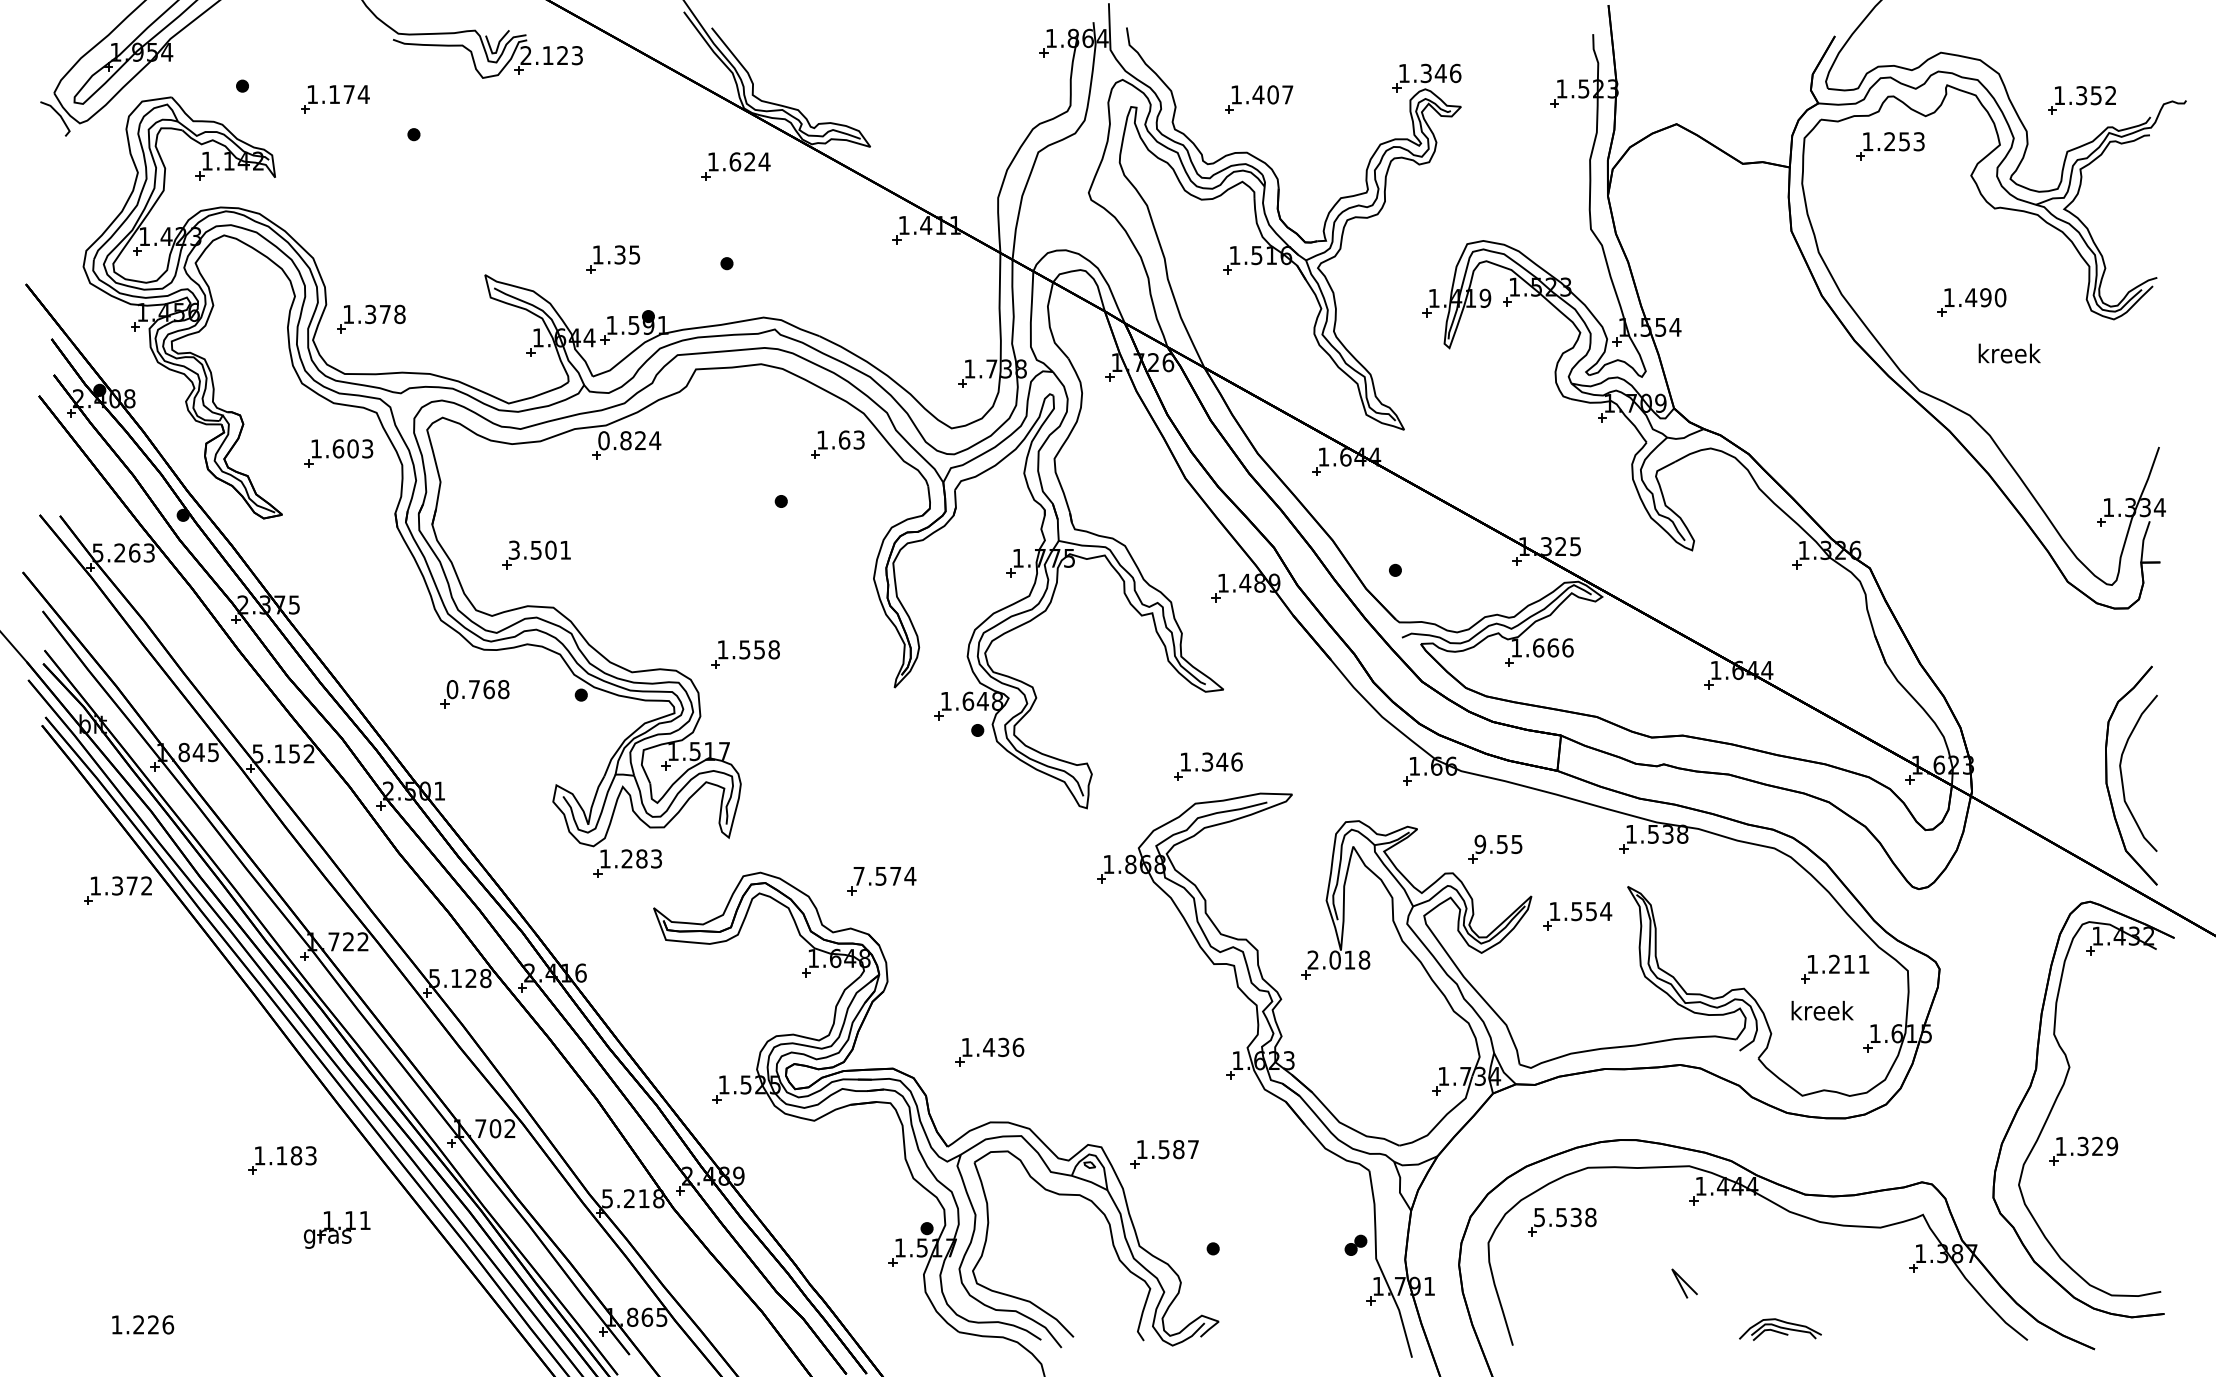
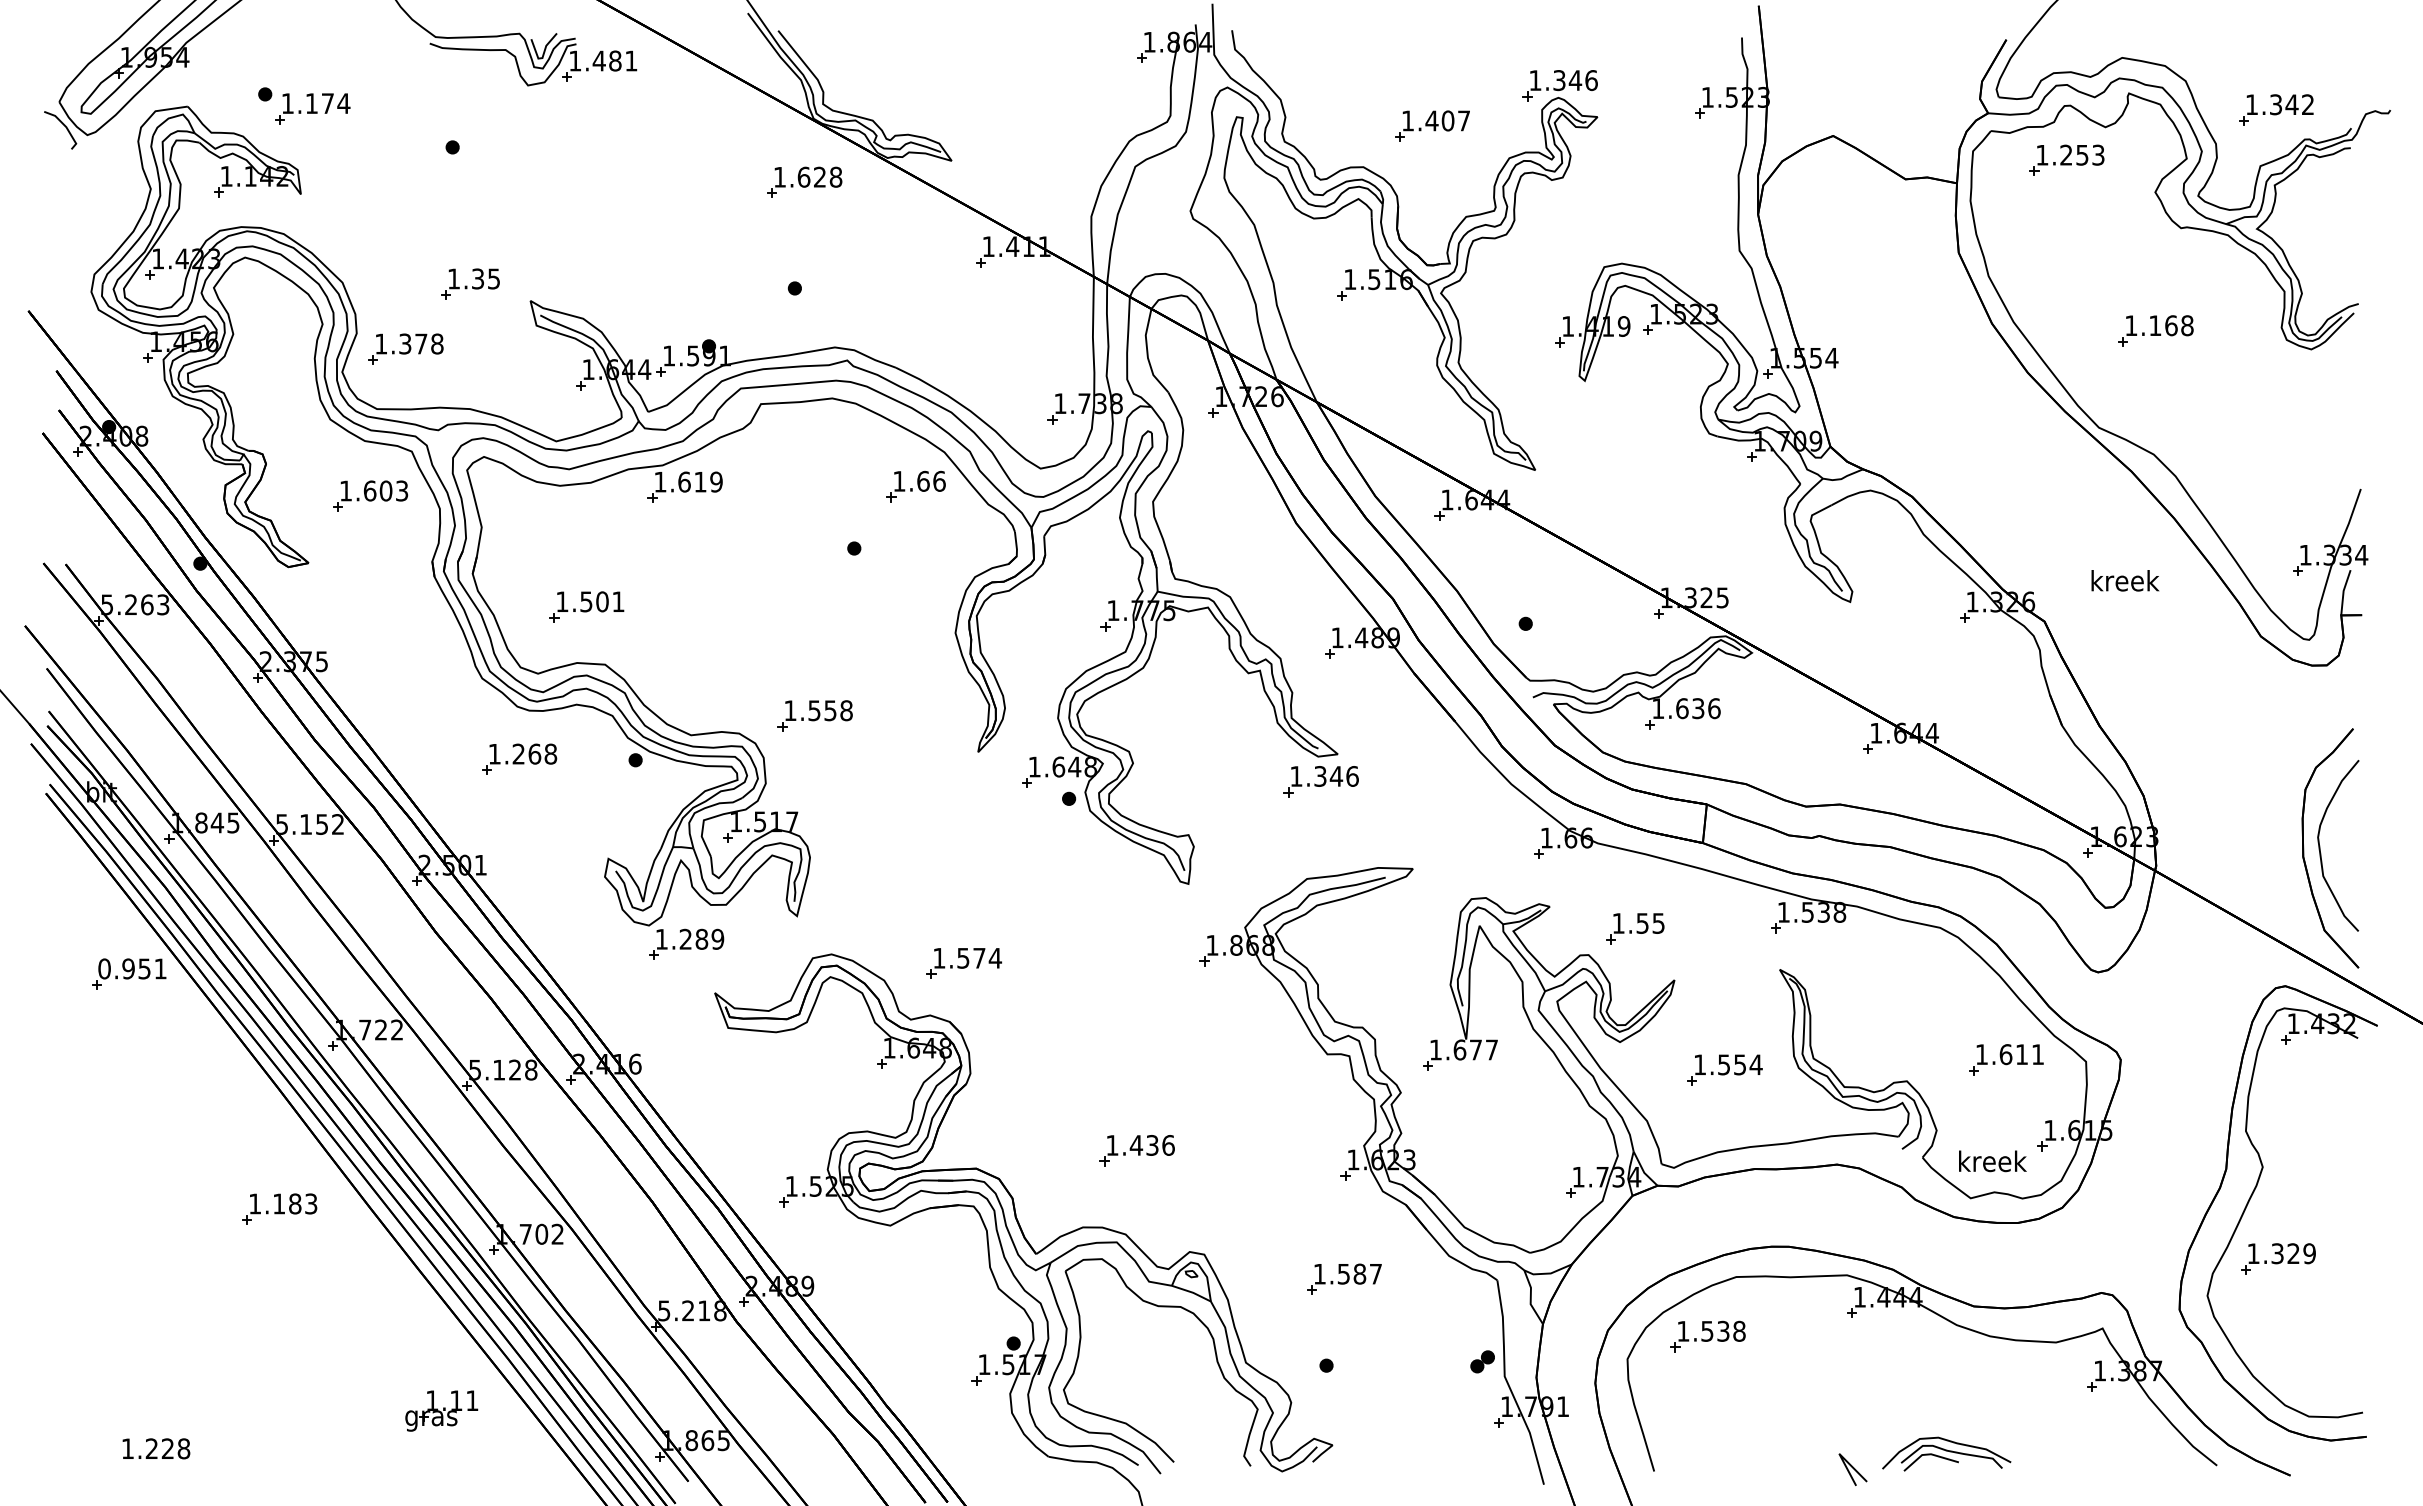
text: (551, 55) -> (603, 60), 2.123 -> 1.481
text: (2095, 95) -> (2291, 104), 1.352 -> 1.342
part: (335, 99) -> (312, 108), moved
part: (1258, 99) -> (1432, 125), moved
text: (764, 161) -> (835, 176), 1.624 -> 1.628
part: (613, 259) -> (470, 283), moved
text: (1985, 297) -> (2170, 325), 1.490 -> 1.168
text: (2009, 353) -> (2125, 580), moved
text: (859, 439) -> (939, 480), 1.63 -> 1.66
text: (629, 440) -> (688, 481), 0.824 -> 1.619
text: (514, 549) -> (562, 601), 3.501 -> 1.501
text: (1553, 647) -> (1698, 708), 1.666 -> 1.636
text: (463, 688) -> (506, 753), 0.768 -> 1.268
part: (1207, 766) -> (1320, 781), moved
text: (1480, 844) -> (1618, 923), 9.55 -> 1.55
text: (656, 859) -> (717, 939), 1.283 -> 1.289
text: (859, 876) -> (939, 958), 7.574 -> 1.574
text: (121, 885) -> (132, 968), 1.372 -> 0.951
part: (1577, 915) -> (1724, 1069), moved
text: (1338, 959) -> (1463, 1049), 2.018 -> 1.677
text: (1834, 964) -> (2005, 1054), 1.211 -> 1.611
text: (1822, 1010) -> (1992, 1161), moved
part: (989, 1052) -> (1136, 1150), moved
part: (1164, 1153) -> (1344, 1278), moved
part: (282, 1159) -> (279, 1208), moved
text: (1539, 1217) -> (1683, 1331), 5.538 -> 1.538
part: (336, 1229) -> (441, 1410), moved
line: (1684, 1282) -> (1852, 1468), moved
text: (167, 1324) -> (183, 1448), 1.226 -> 1.228
part: (1780, 1329) -> (1946, 1453), size x1.43

